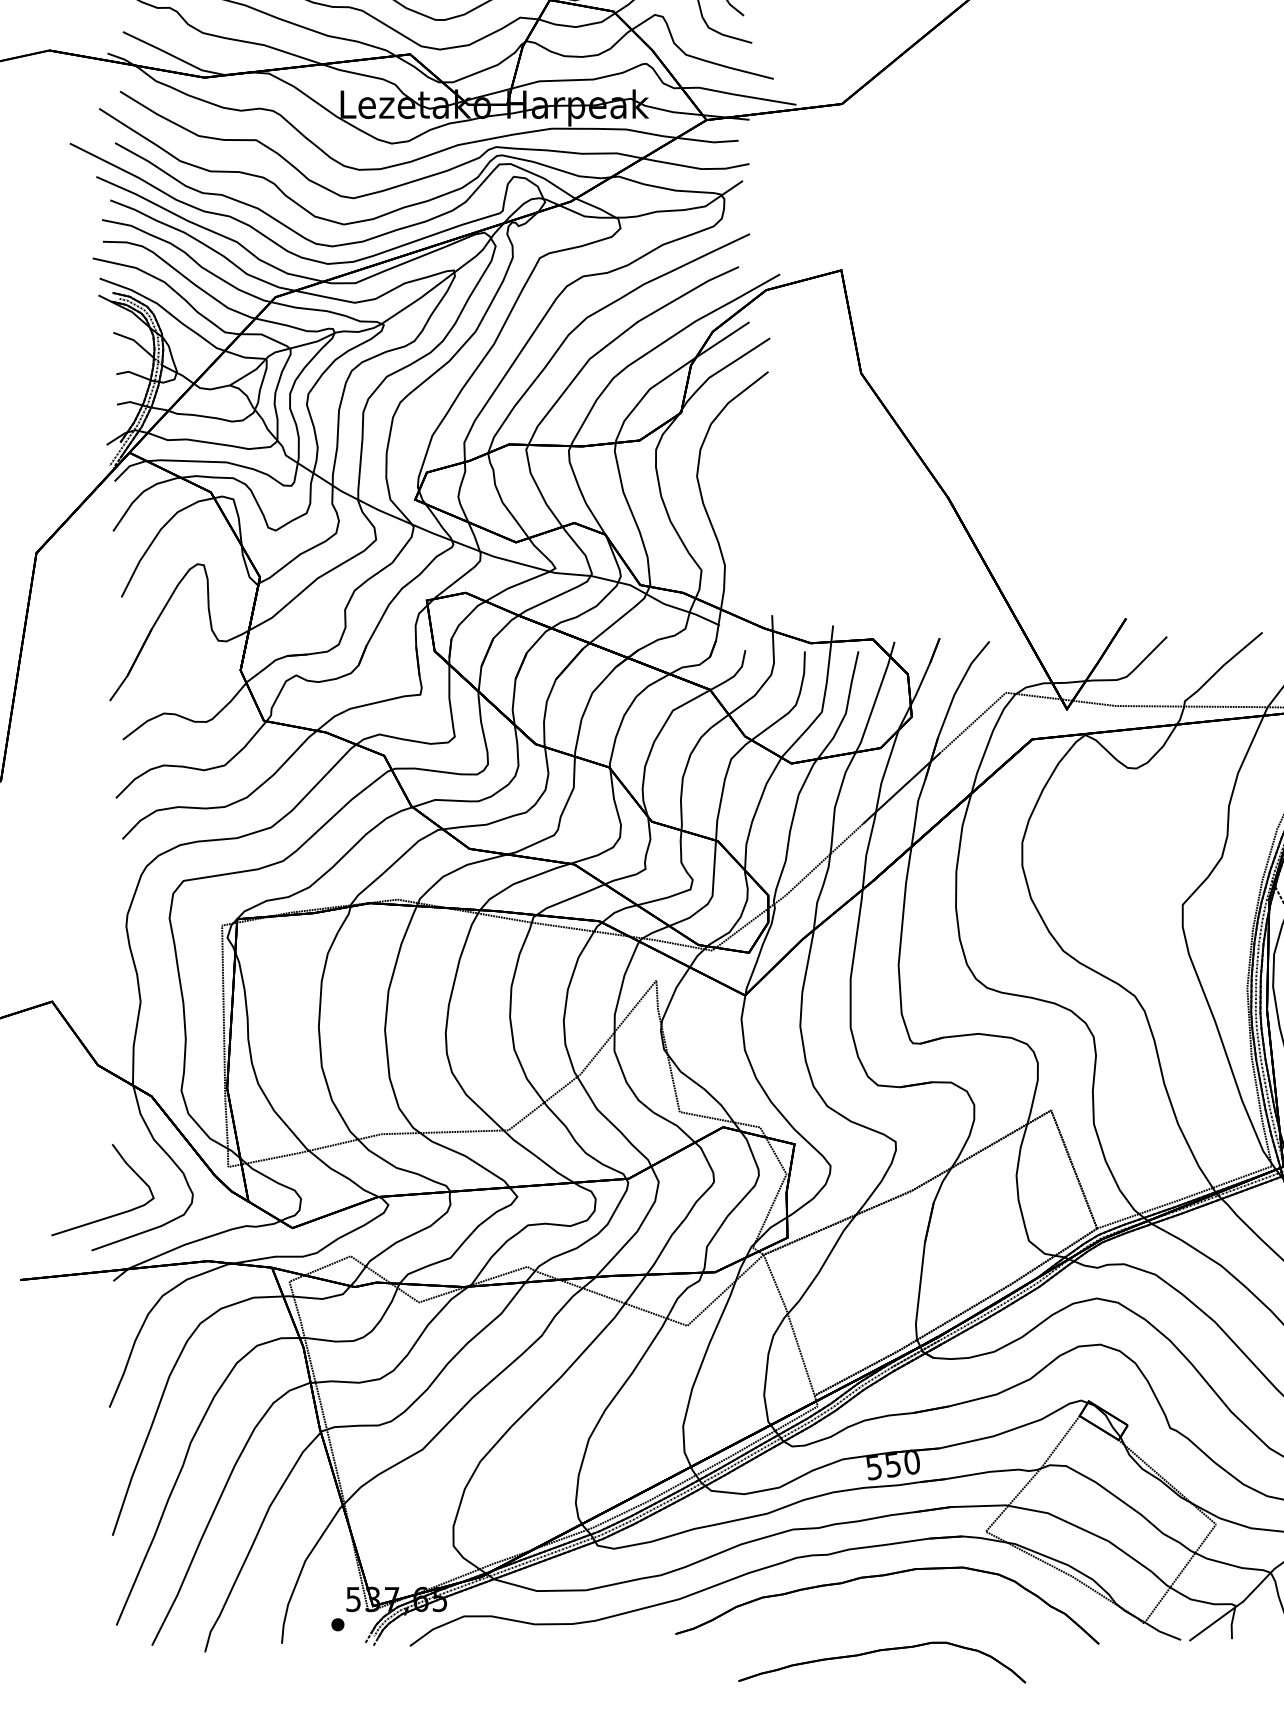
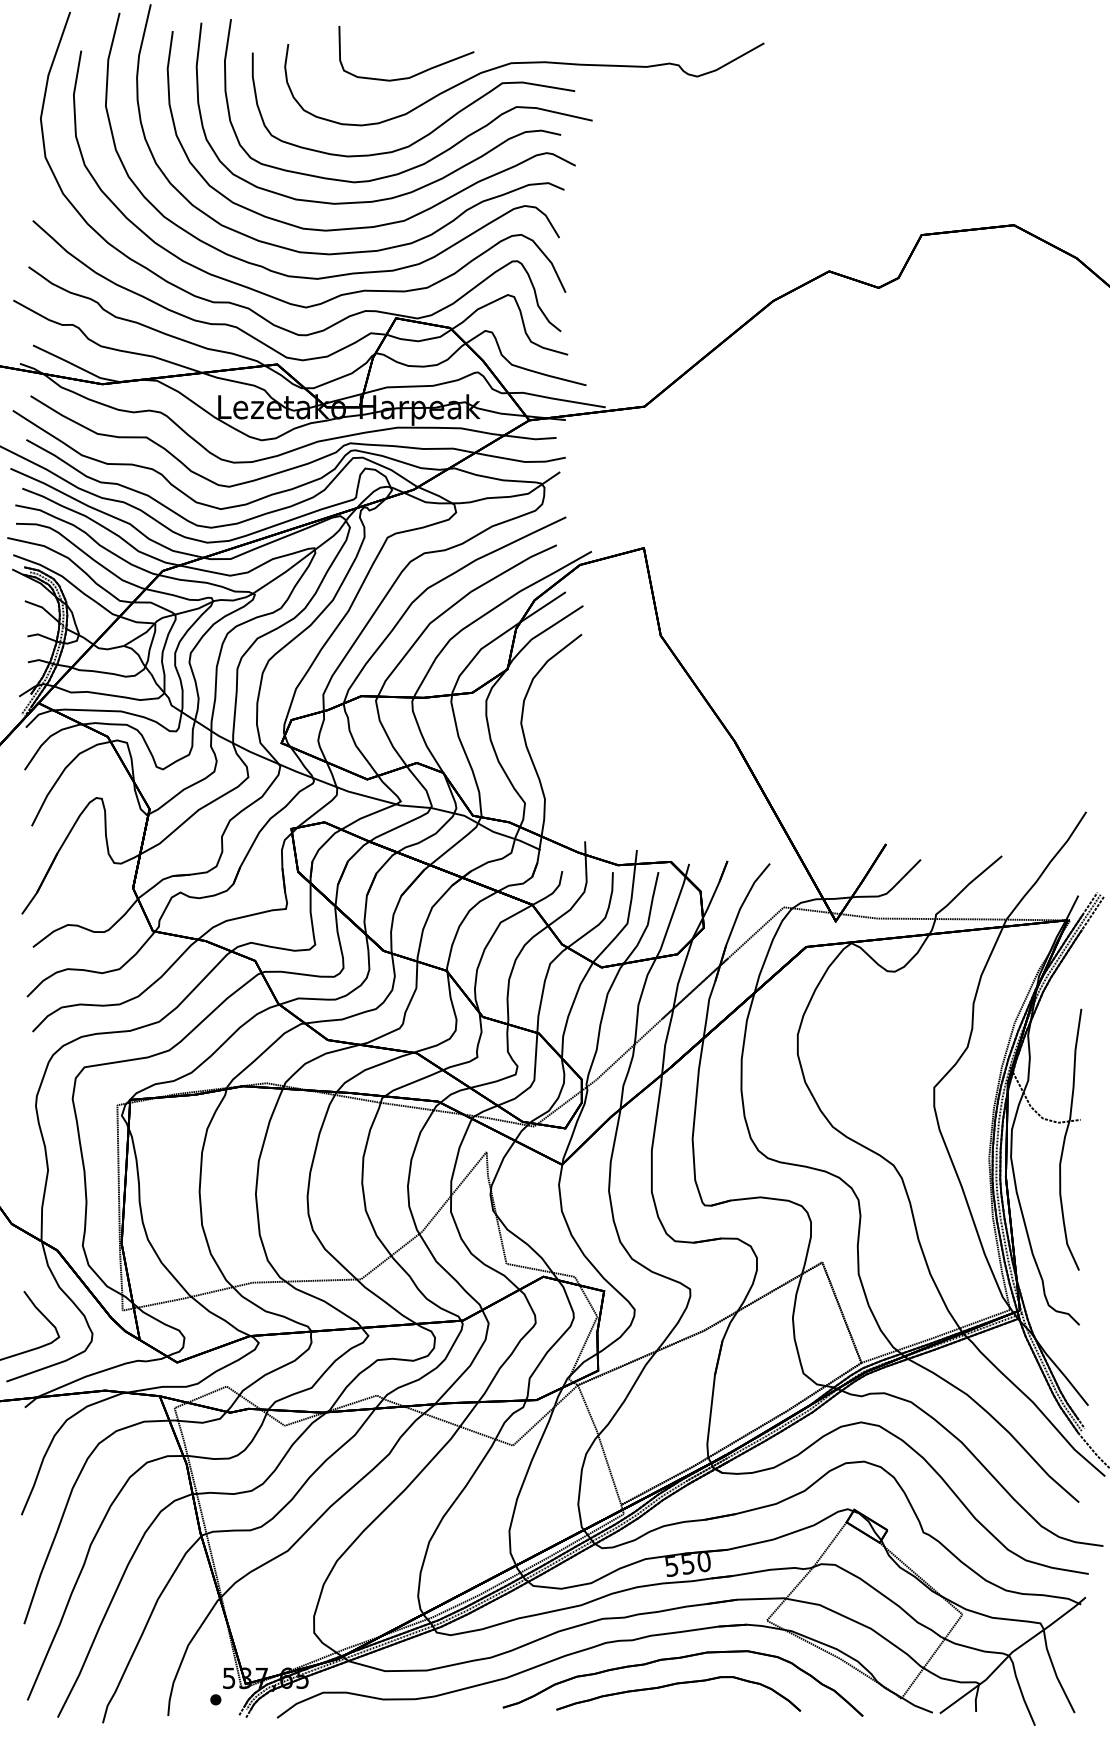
part: (877, 1652) -> (674, 1685), moved

